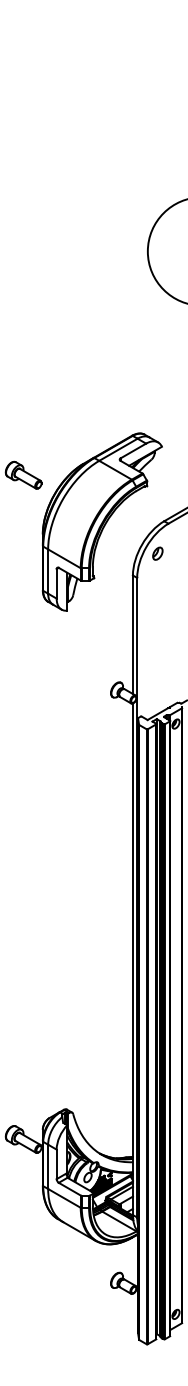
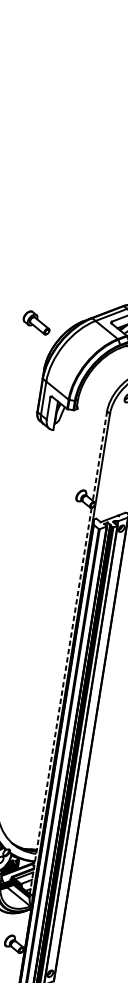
line: (132, 635) -> (99, 456), solid -> dashed
line: (132, 959) -> (60, 700), solid -> dashed

